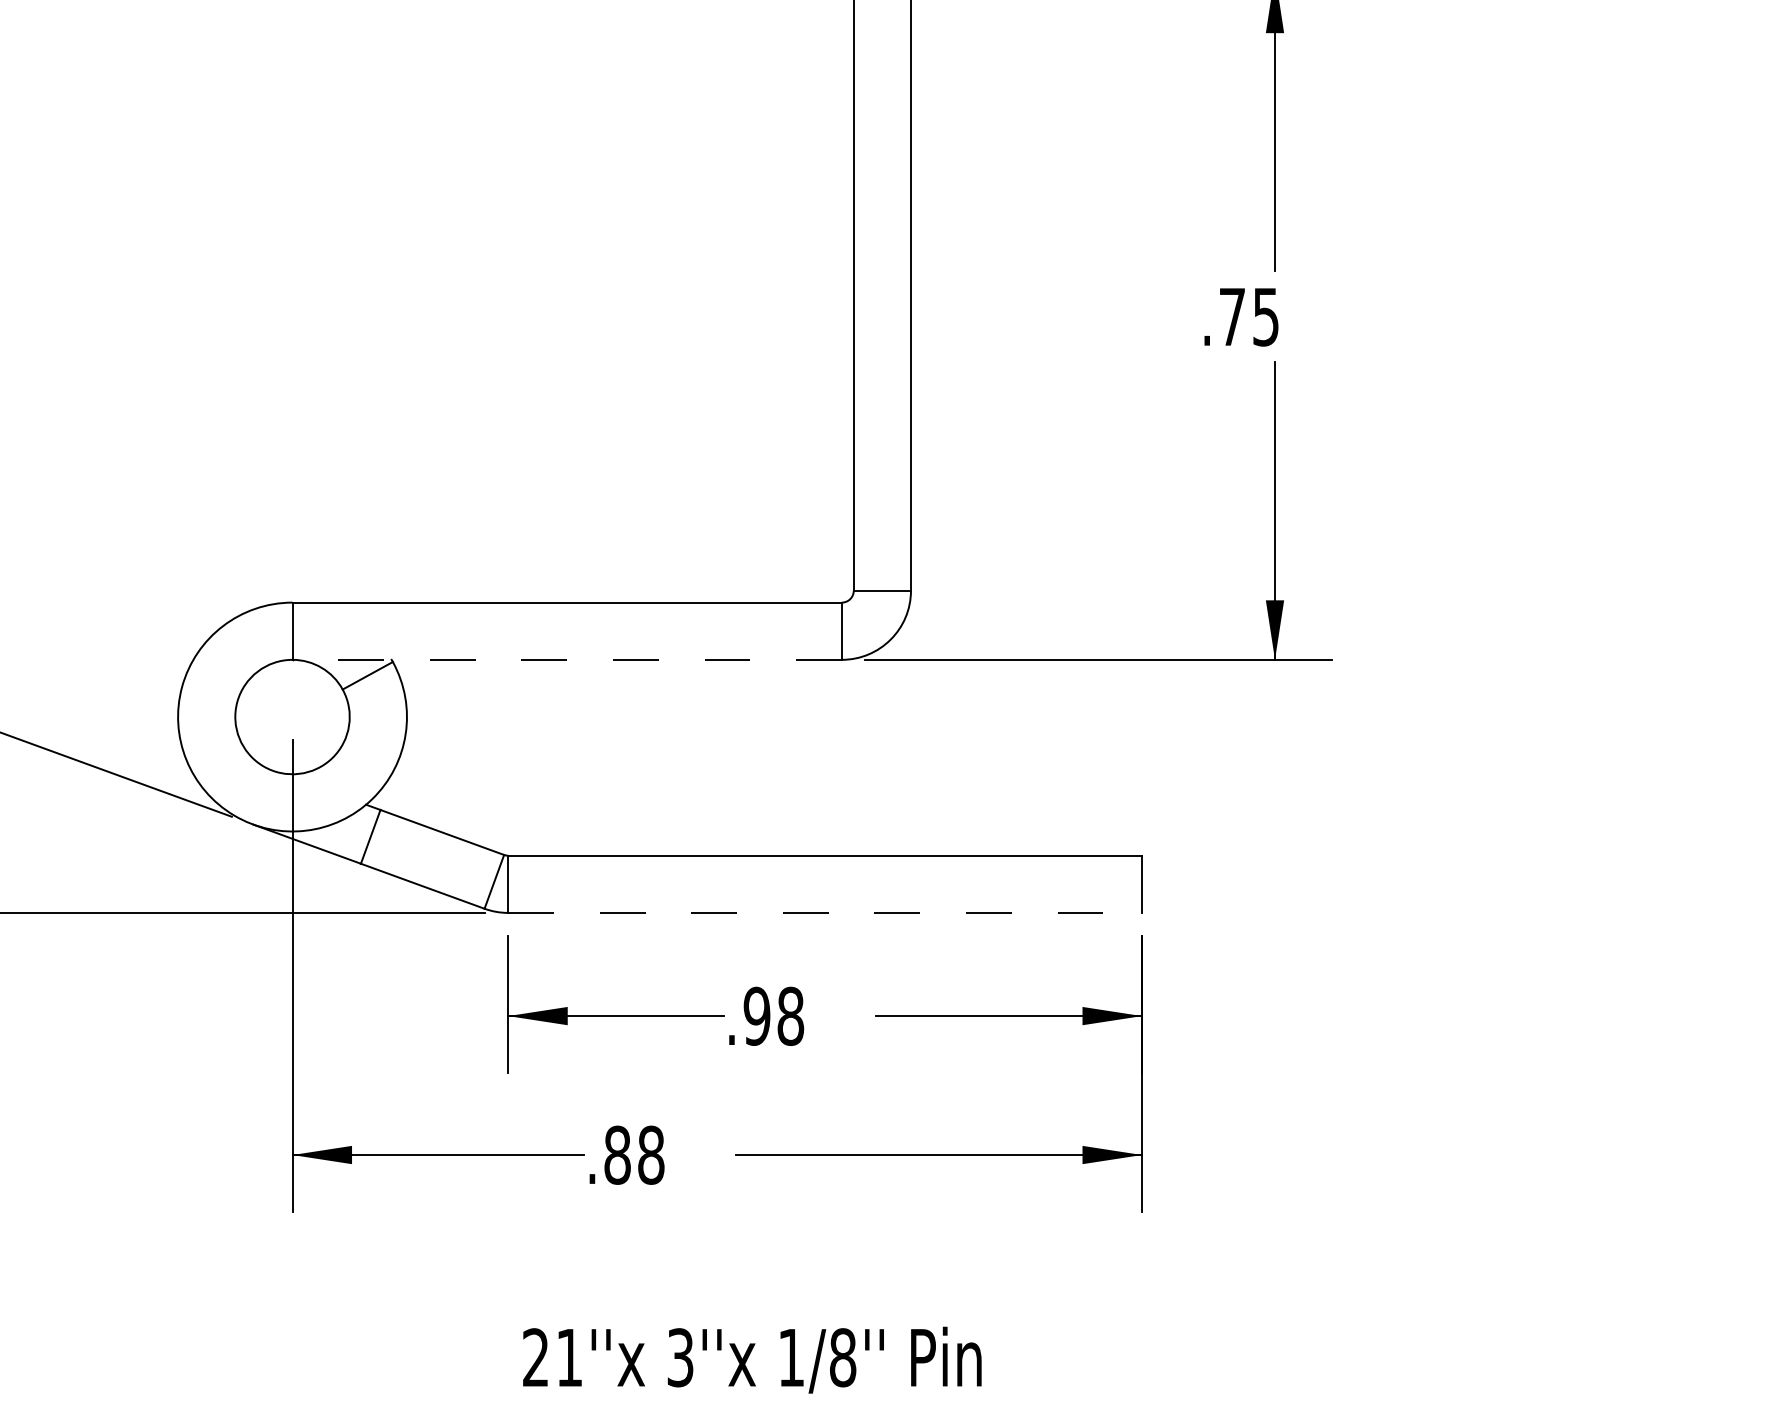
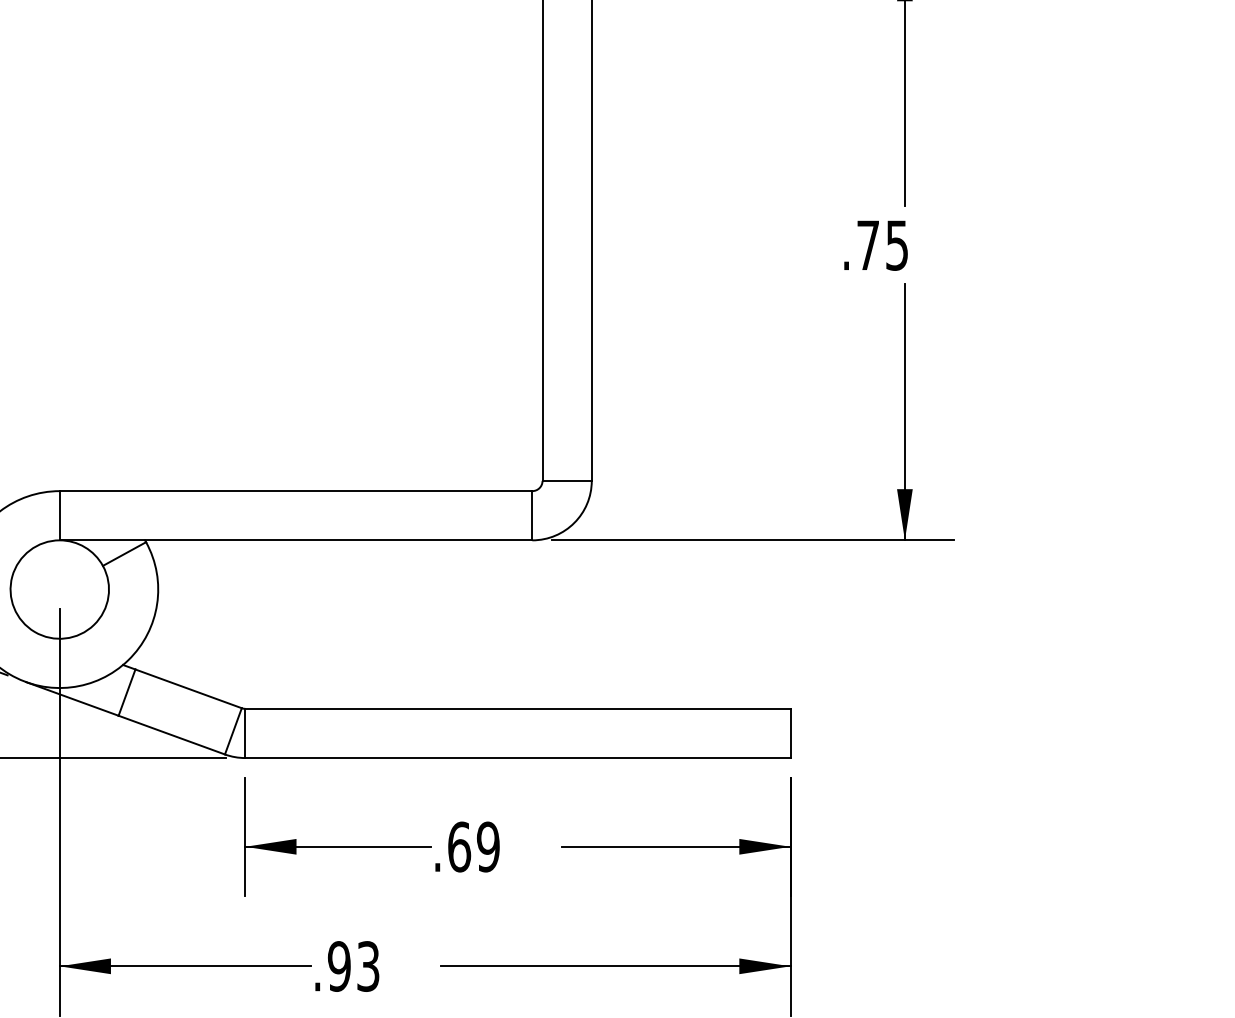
line: (567, 659) -> (296, 540), dashed -> solid
line: (825, 912) -> (518, 757), dashed -> solid
text: (773, 1015) -> (473, 846), .98 -> .69
text: (634, 1154) -> (353, 965), .88 -> .93

